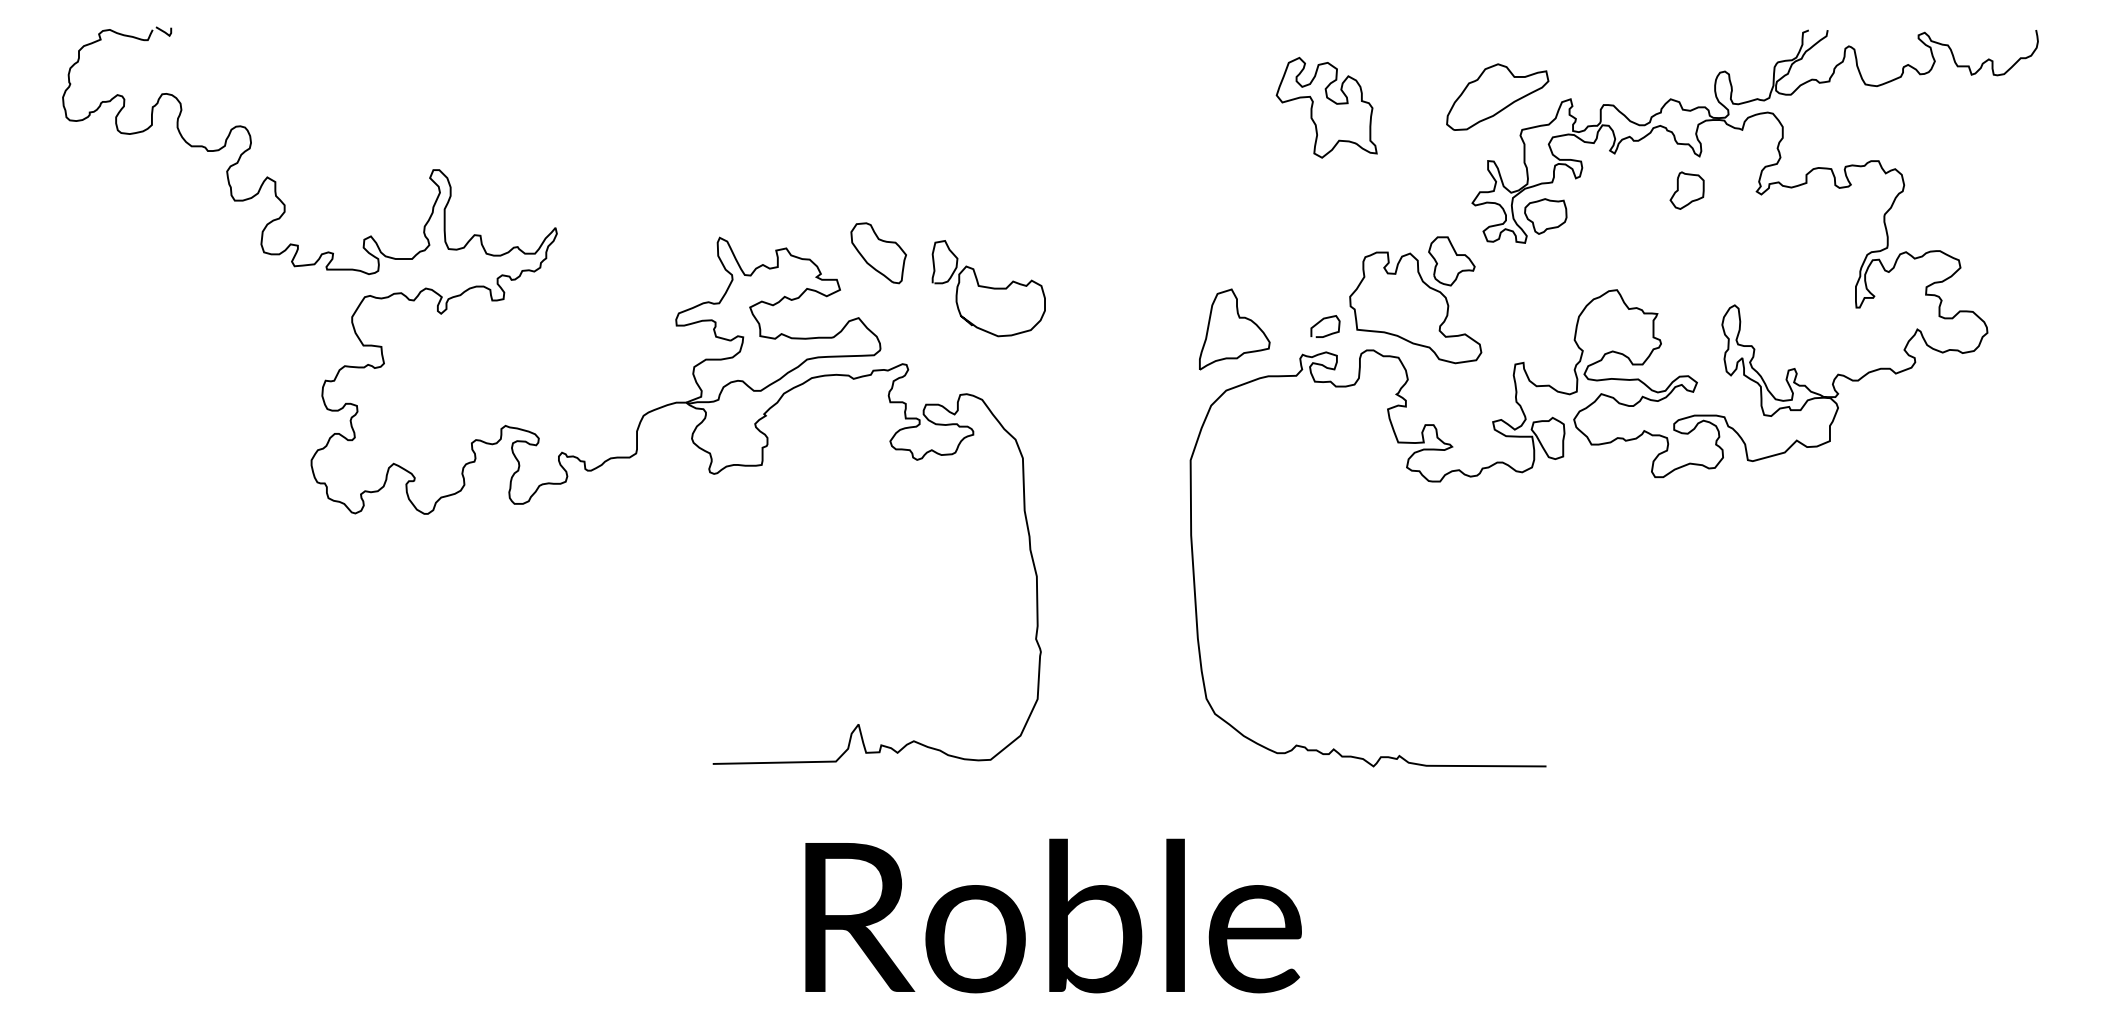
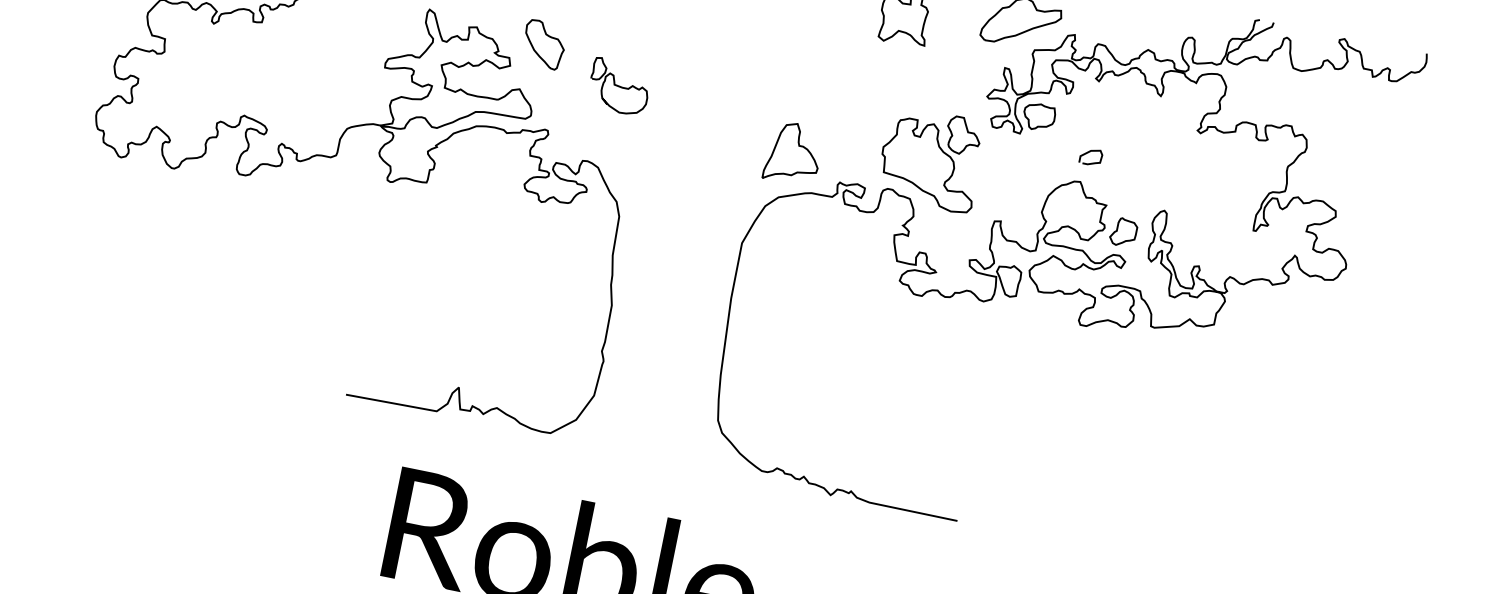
part: (1686, 190) -> (1123, 232), moved
part: (988, 288) -> (619, 86), size x0.7
curve: (1321, 321) -> (1088, 152), moved

